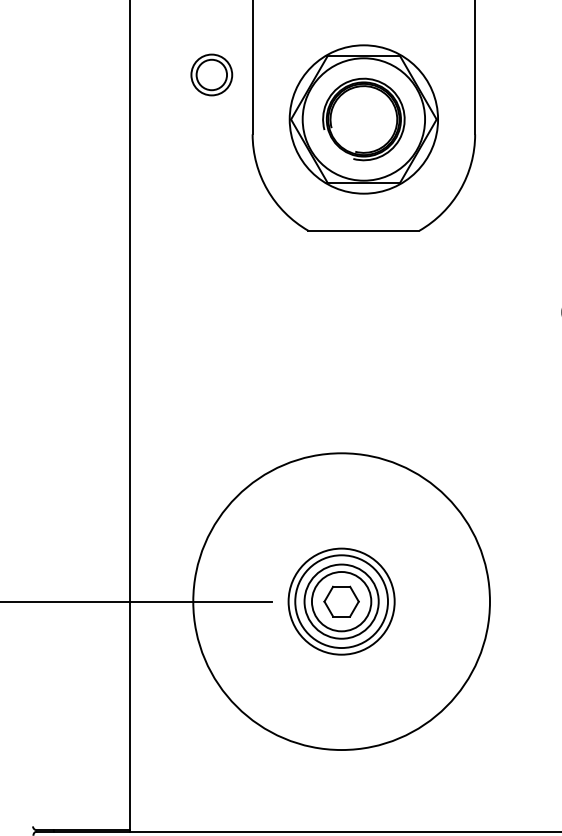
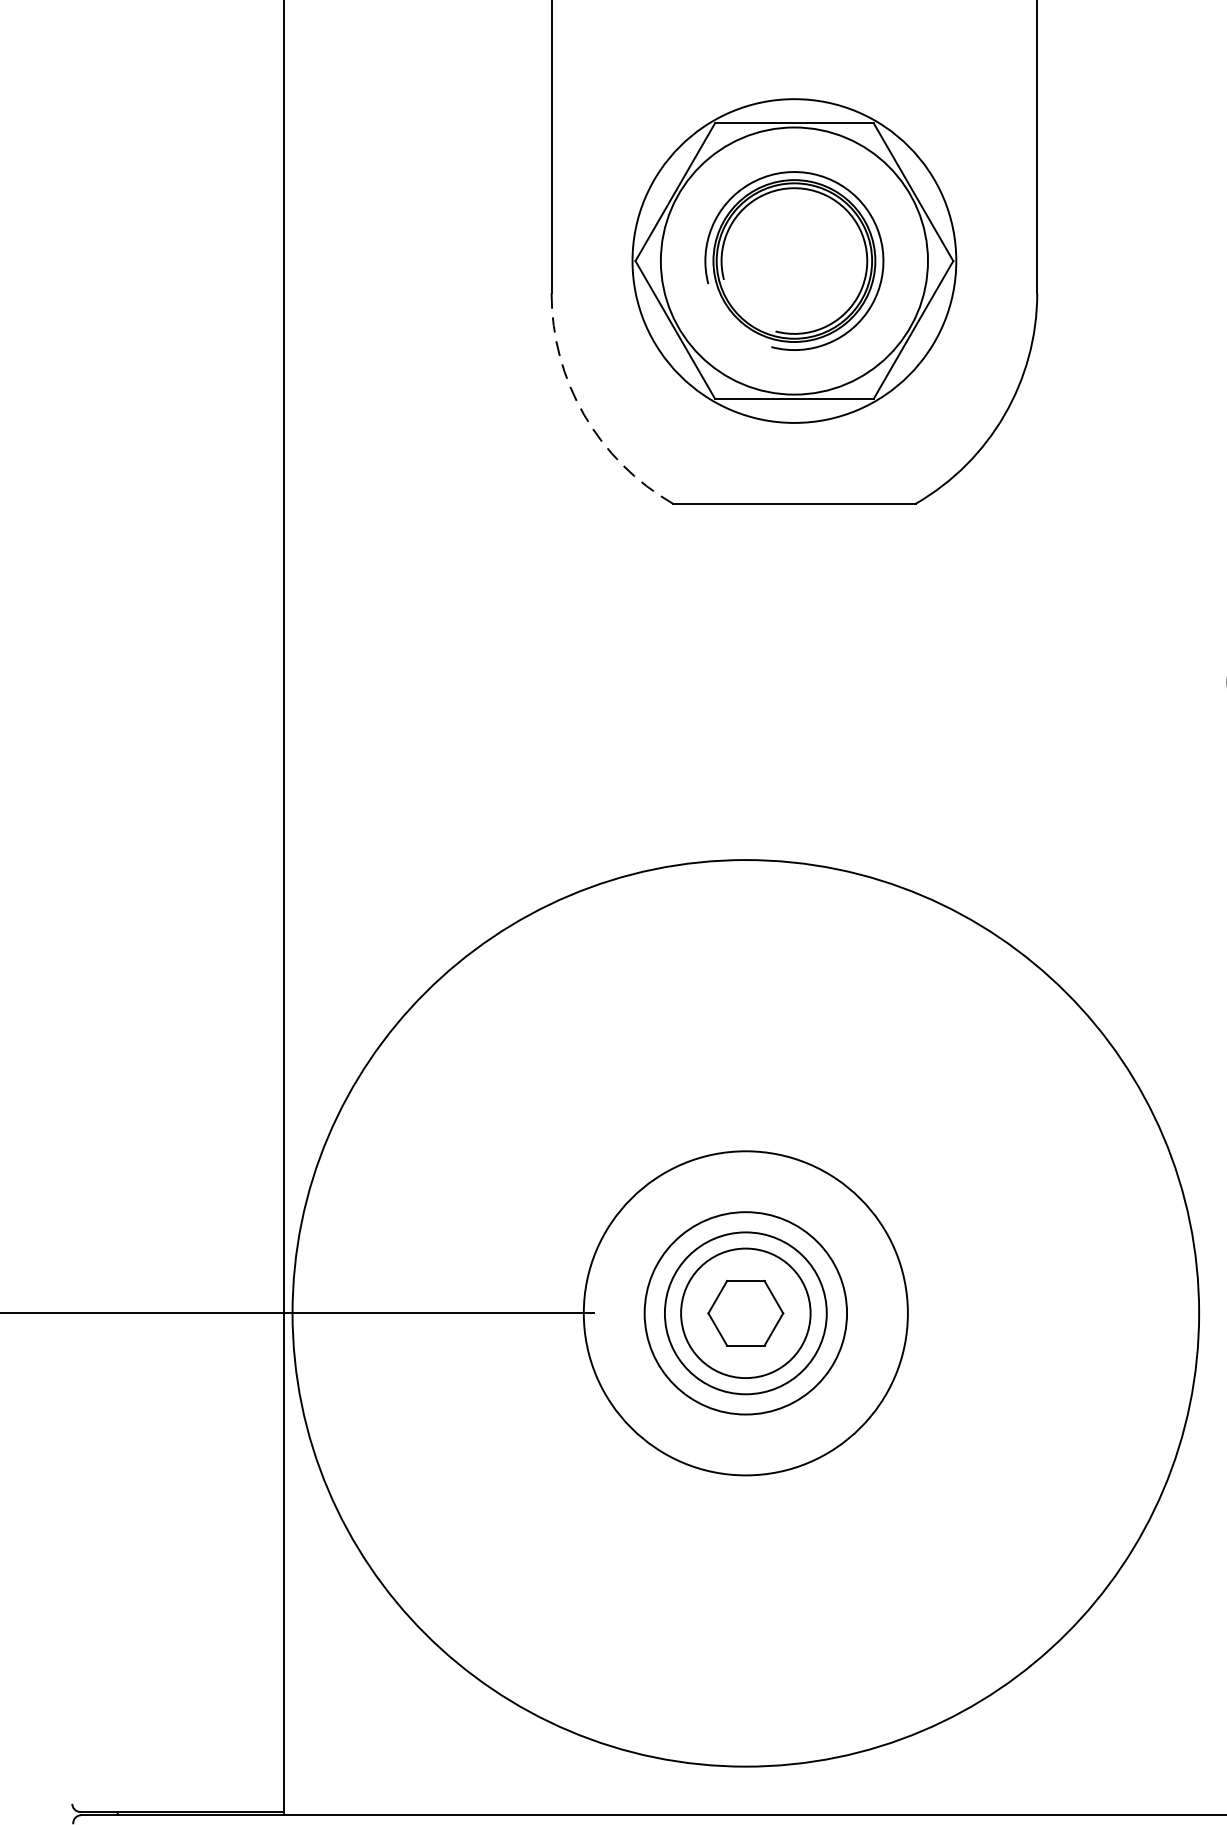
part: (211, 74) -> (461, 162), removed
arc: (267, 190) -> (584, 415), solid -> dashed
circle: (341, 601) -> (745, 1312), size x1.4
circle: (341, 601) -> (745, 1312), size x1.4

